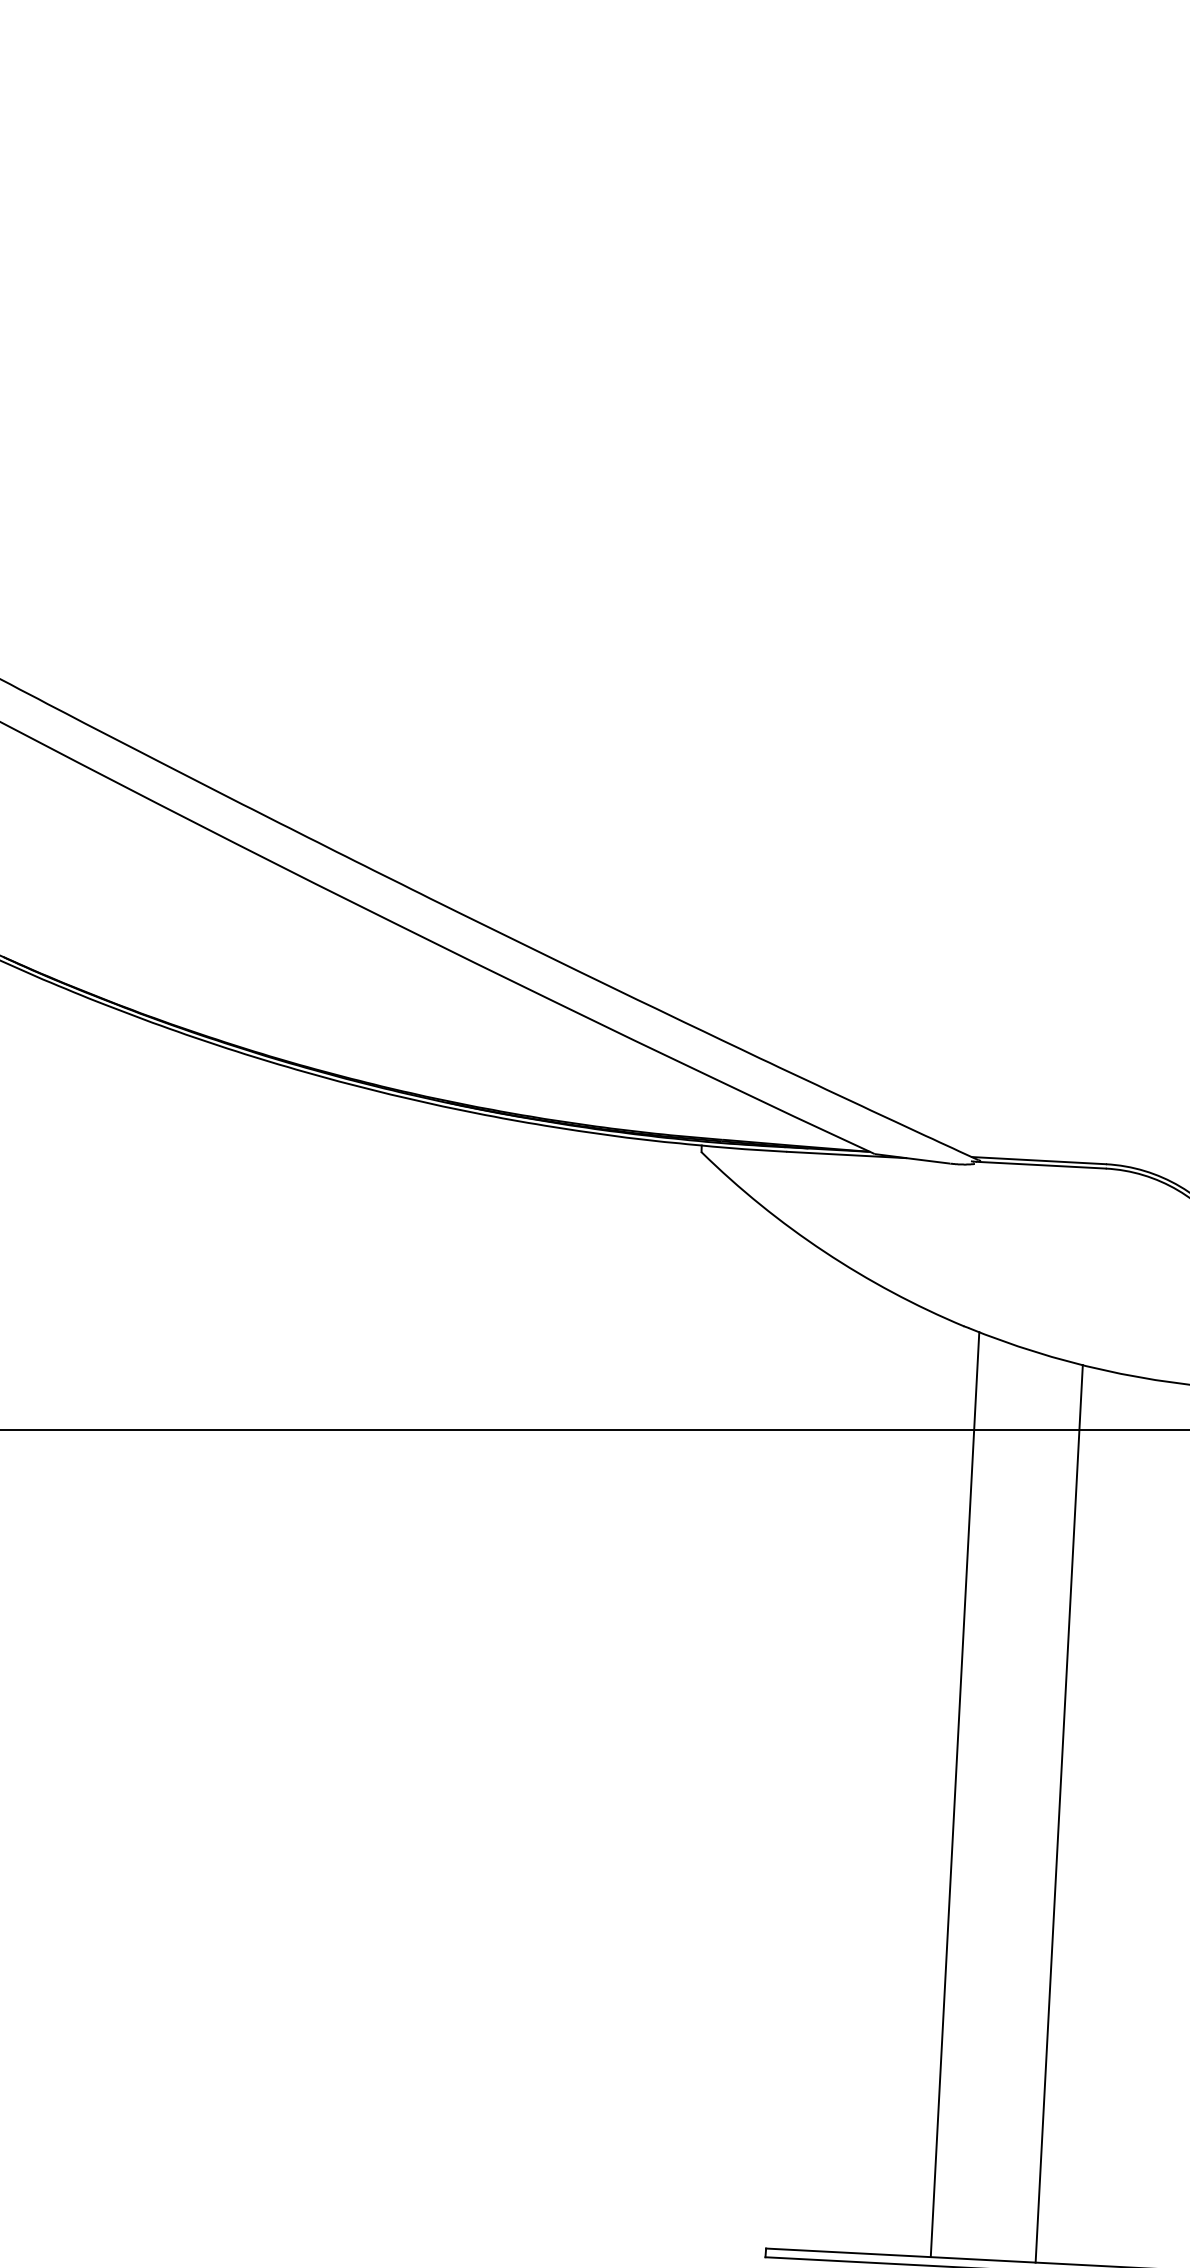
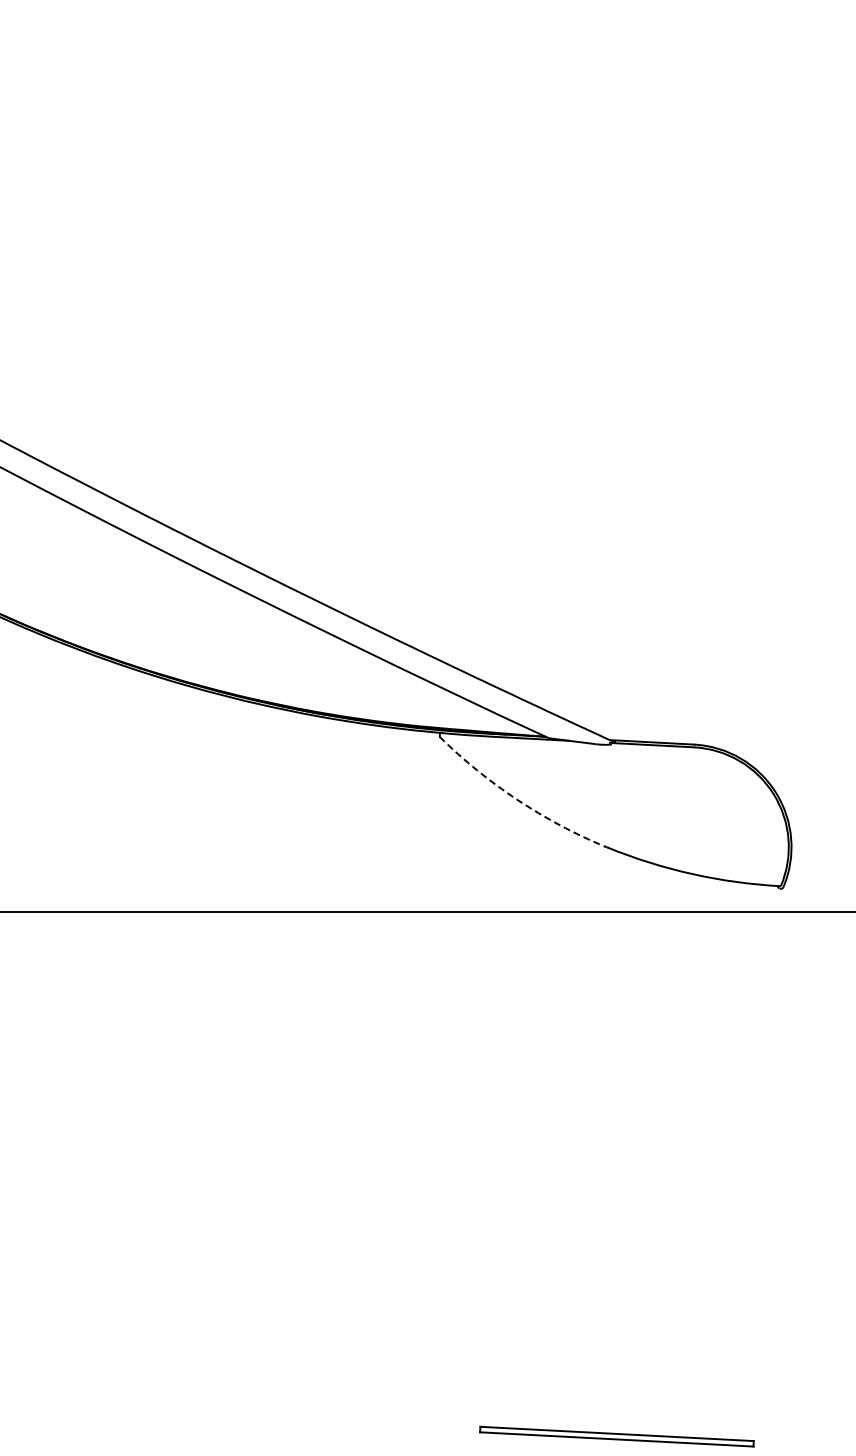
arc: (824, 1251) -> (517, 799), solid -> dashed
line: (955, 1795) -> (599, 1141), removed
line: (1058, 1812) -> (664, 1152), removed

